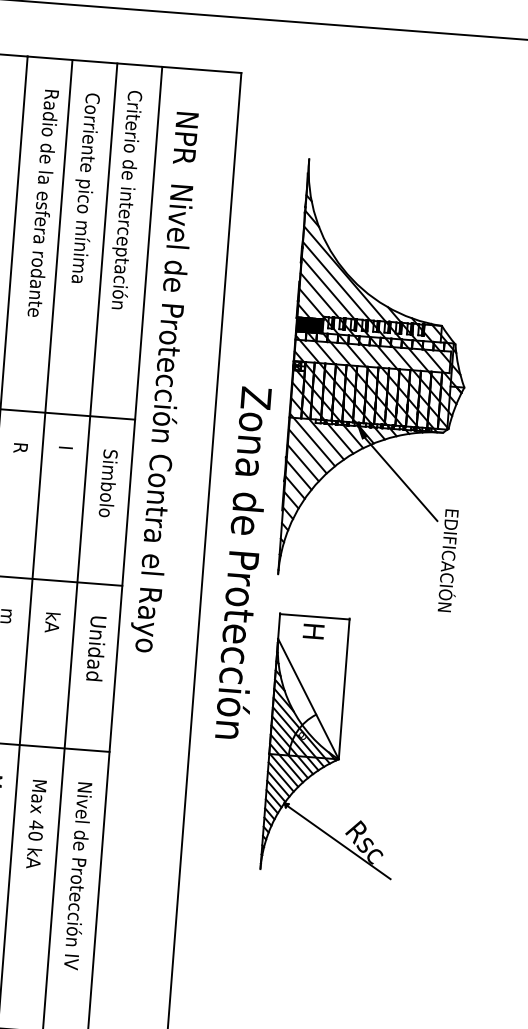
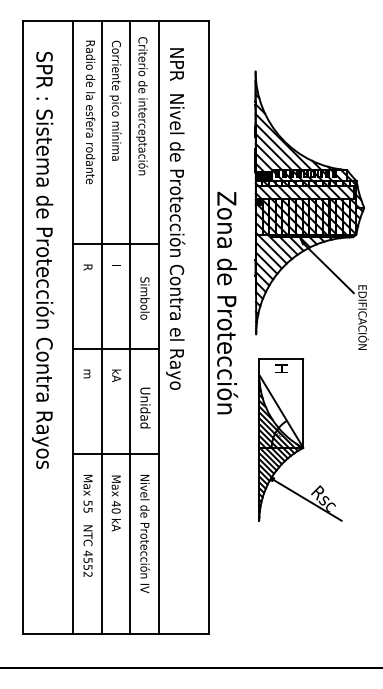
text: (107, 483) -> (144, 298), moved
text: (244, 562) -> (227, 302), moved
text: (96, 647) -> (145, 407), moved

